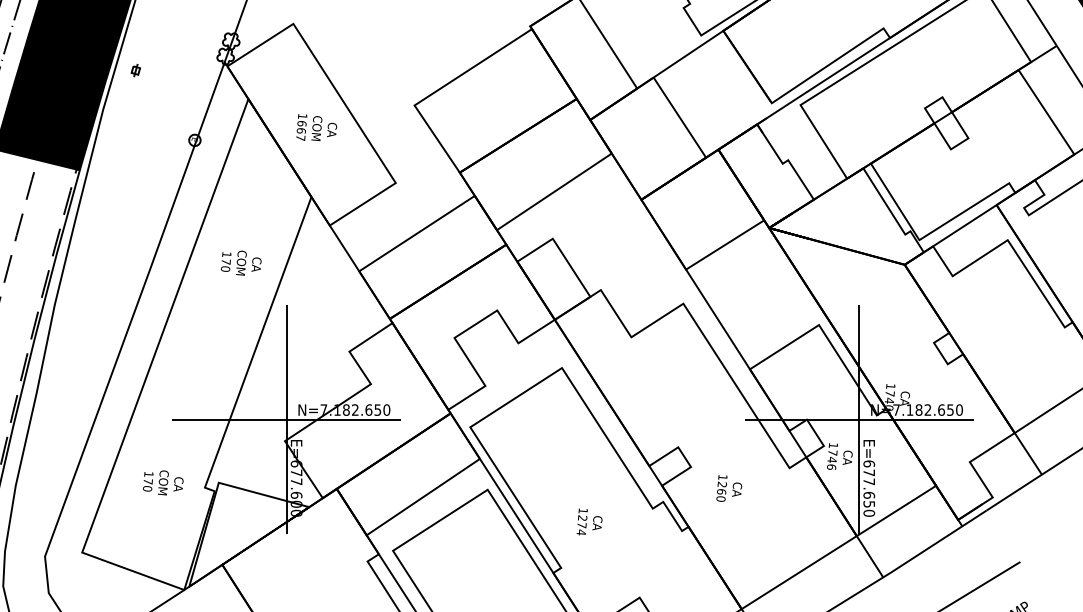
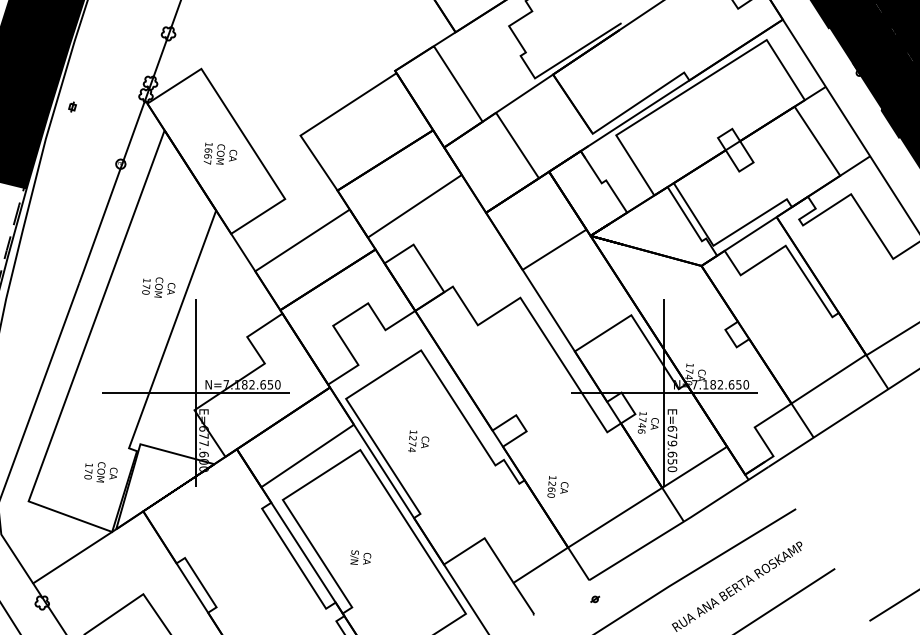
text: (240, 263) -> (158, 287), moved
text: (869, 481) -> (672, 443), E=677.650 -> E=679.650
text: (162, 483) -> (100, 472), moved
text: (728, 487) -> (557, 486), moved
text: (589, 522) -> (418, 441), moved

